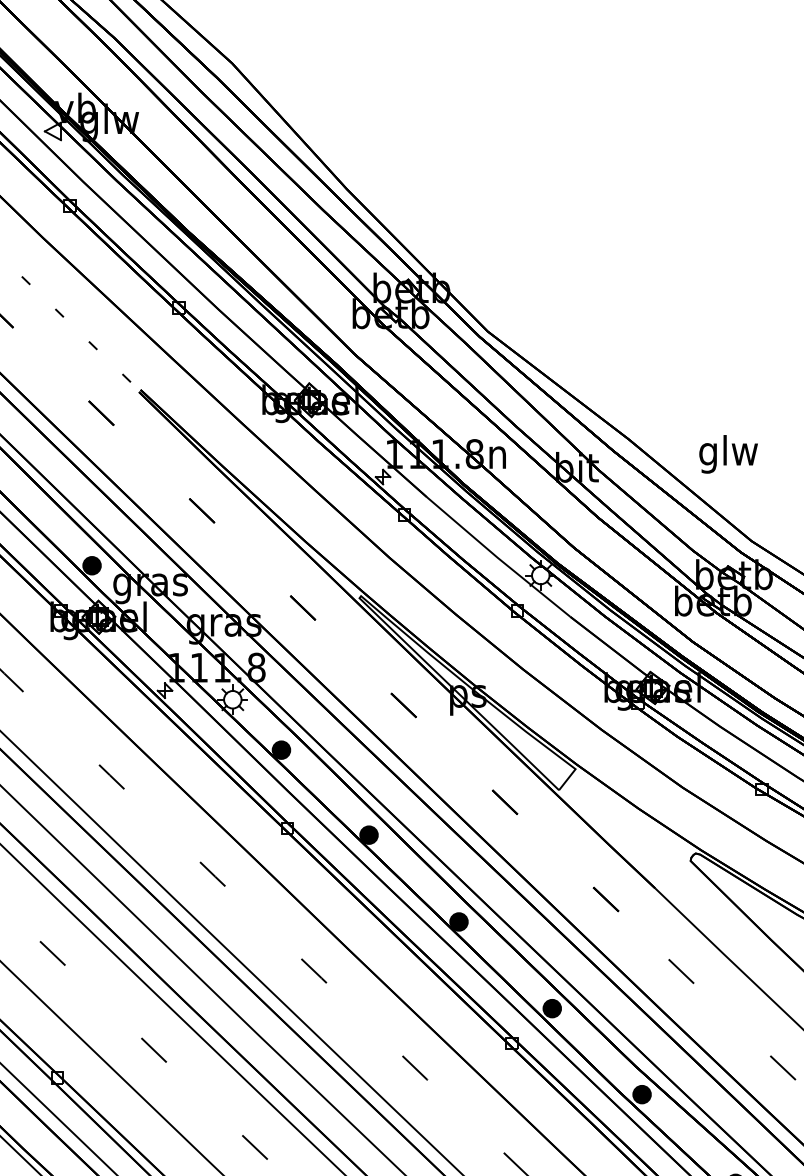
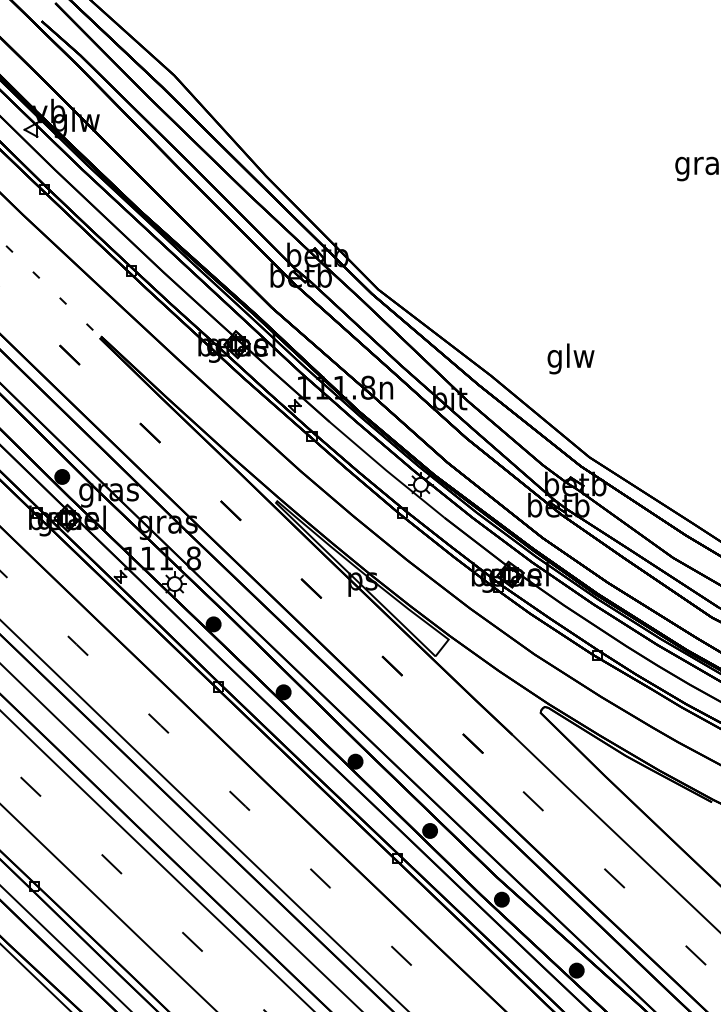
text: (727, 453) -> (570, 358), moved

